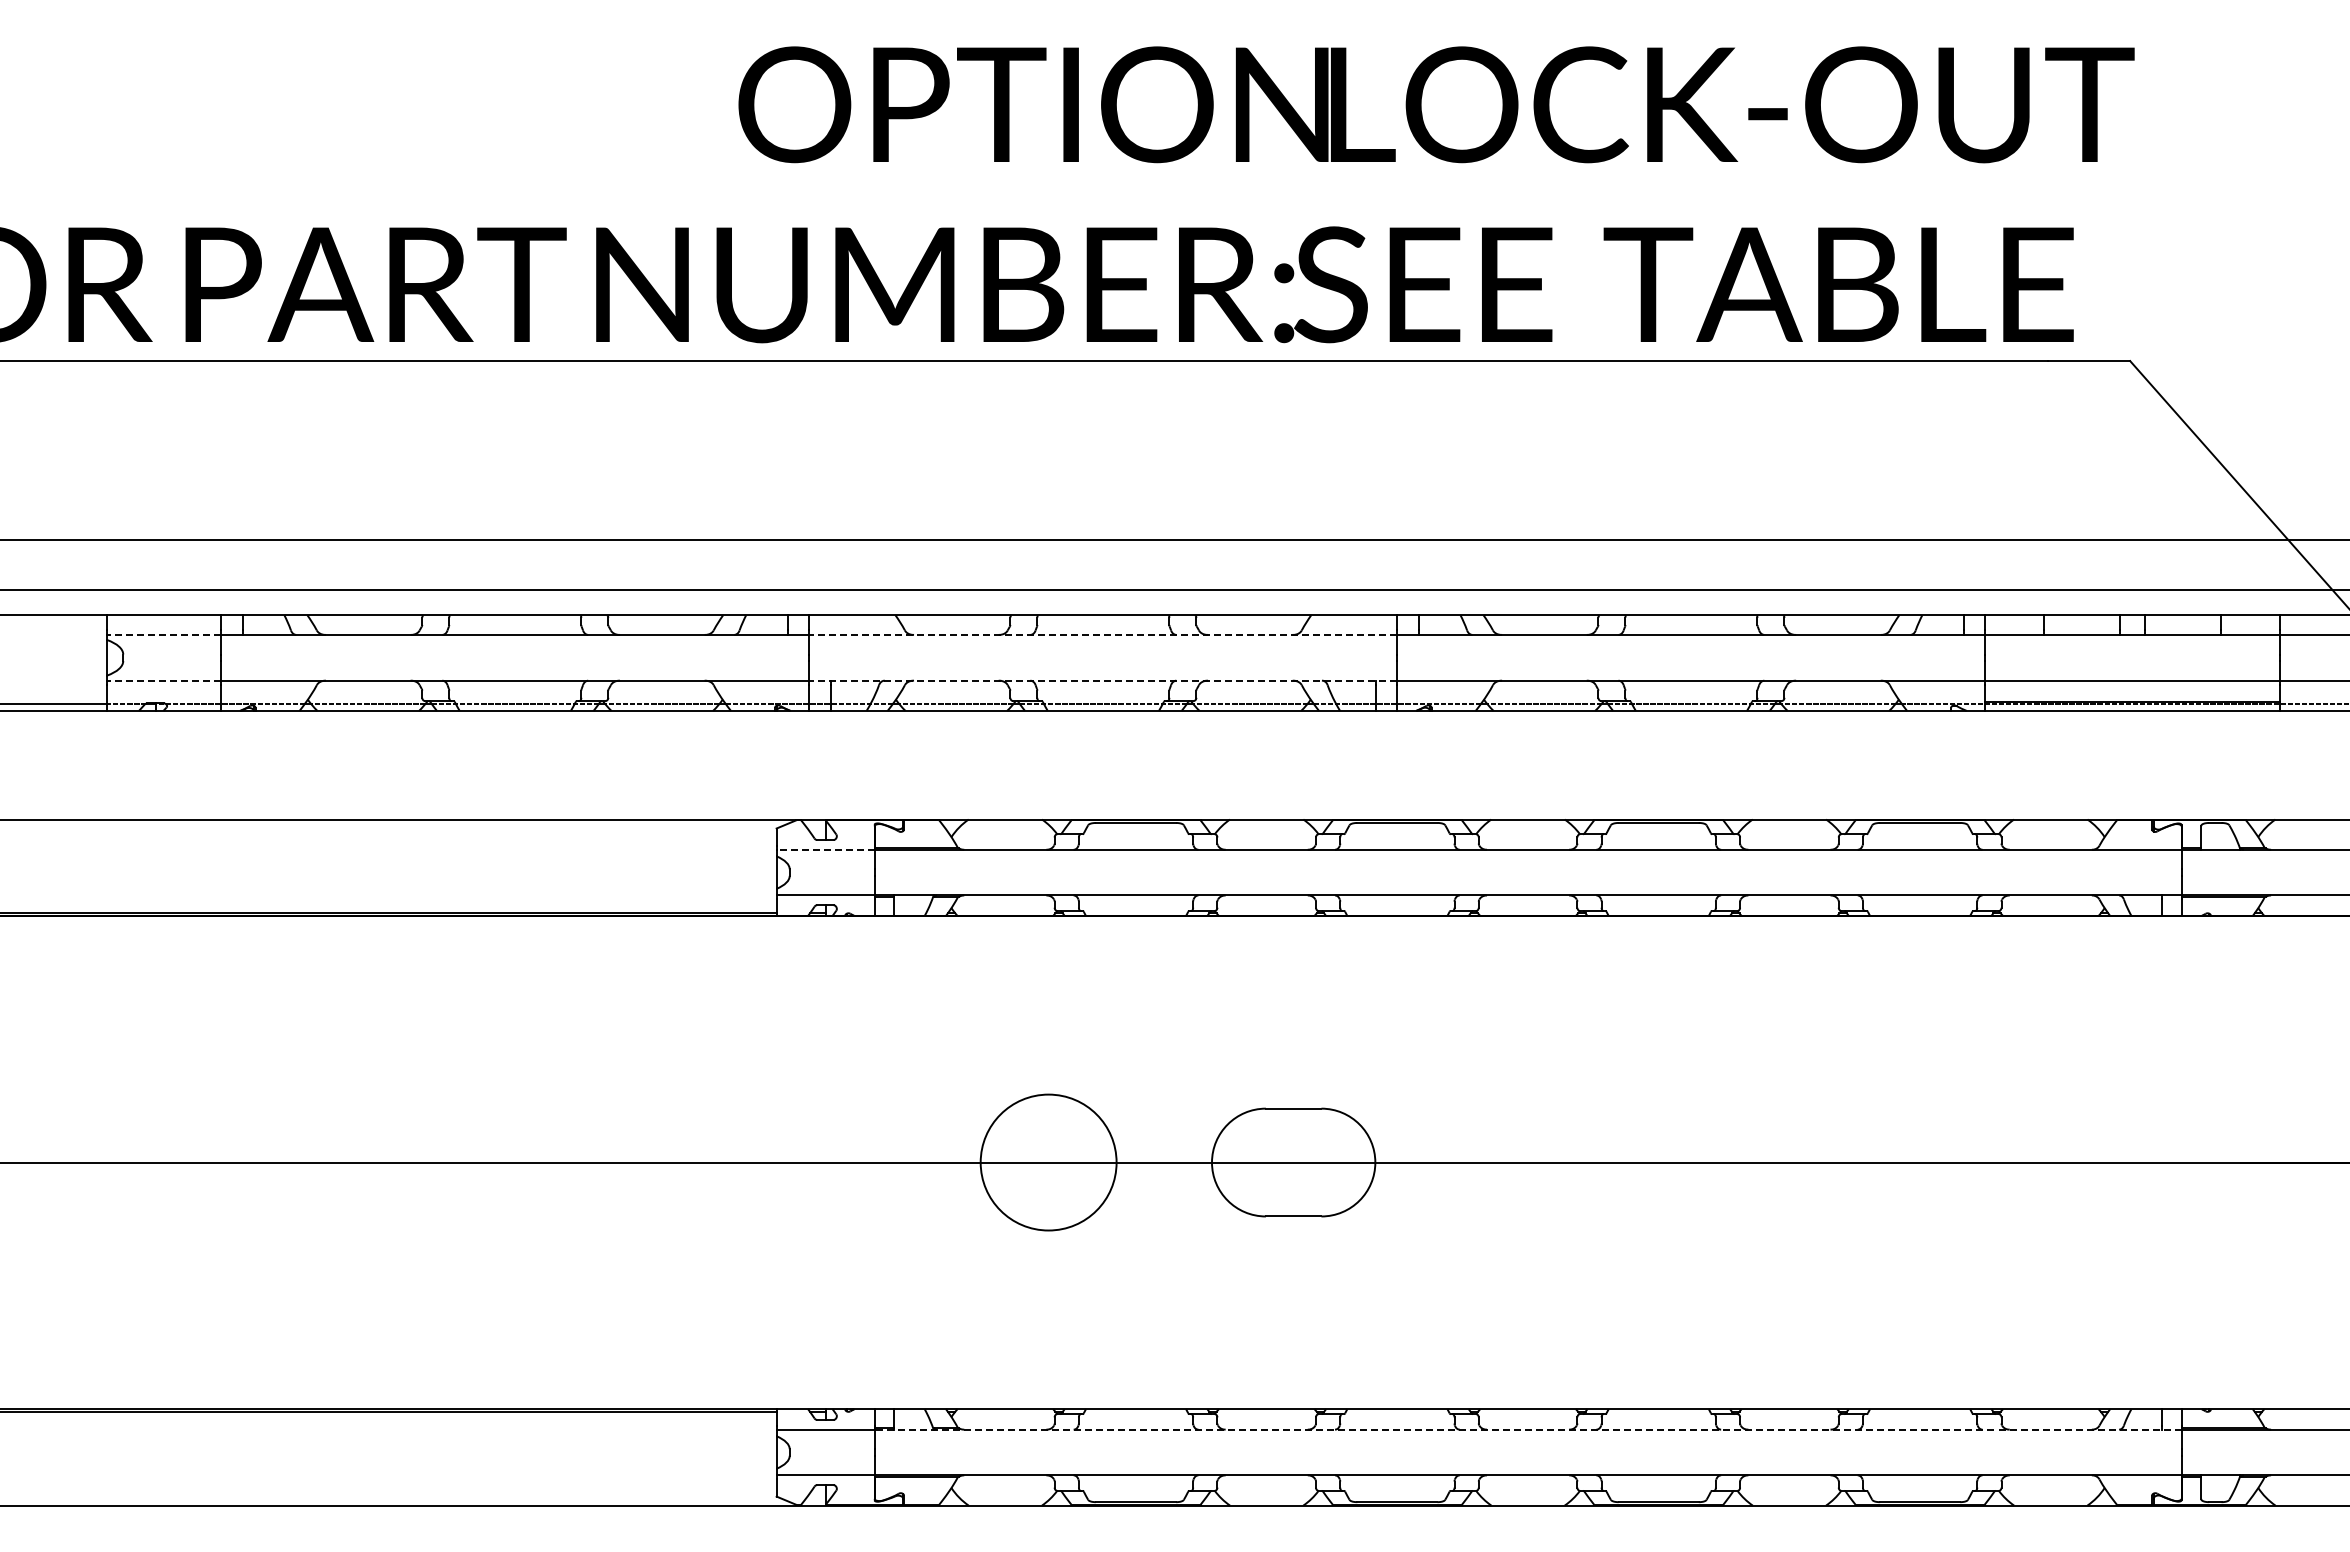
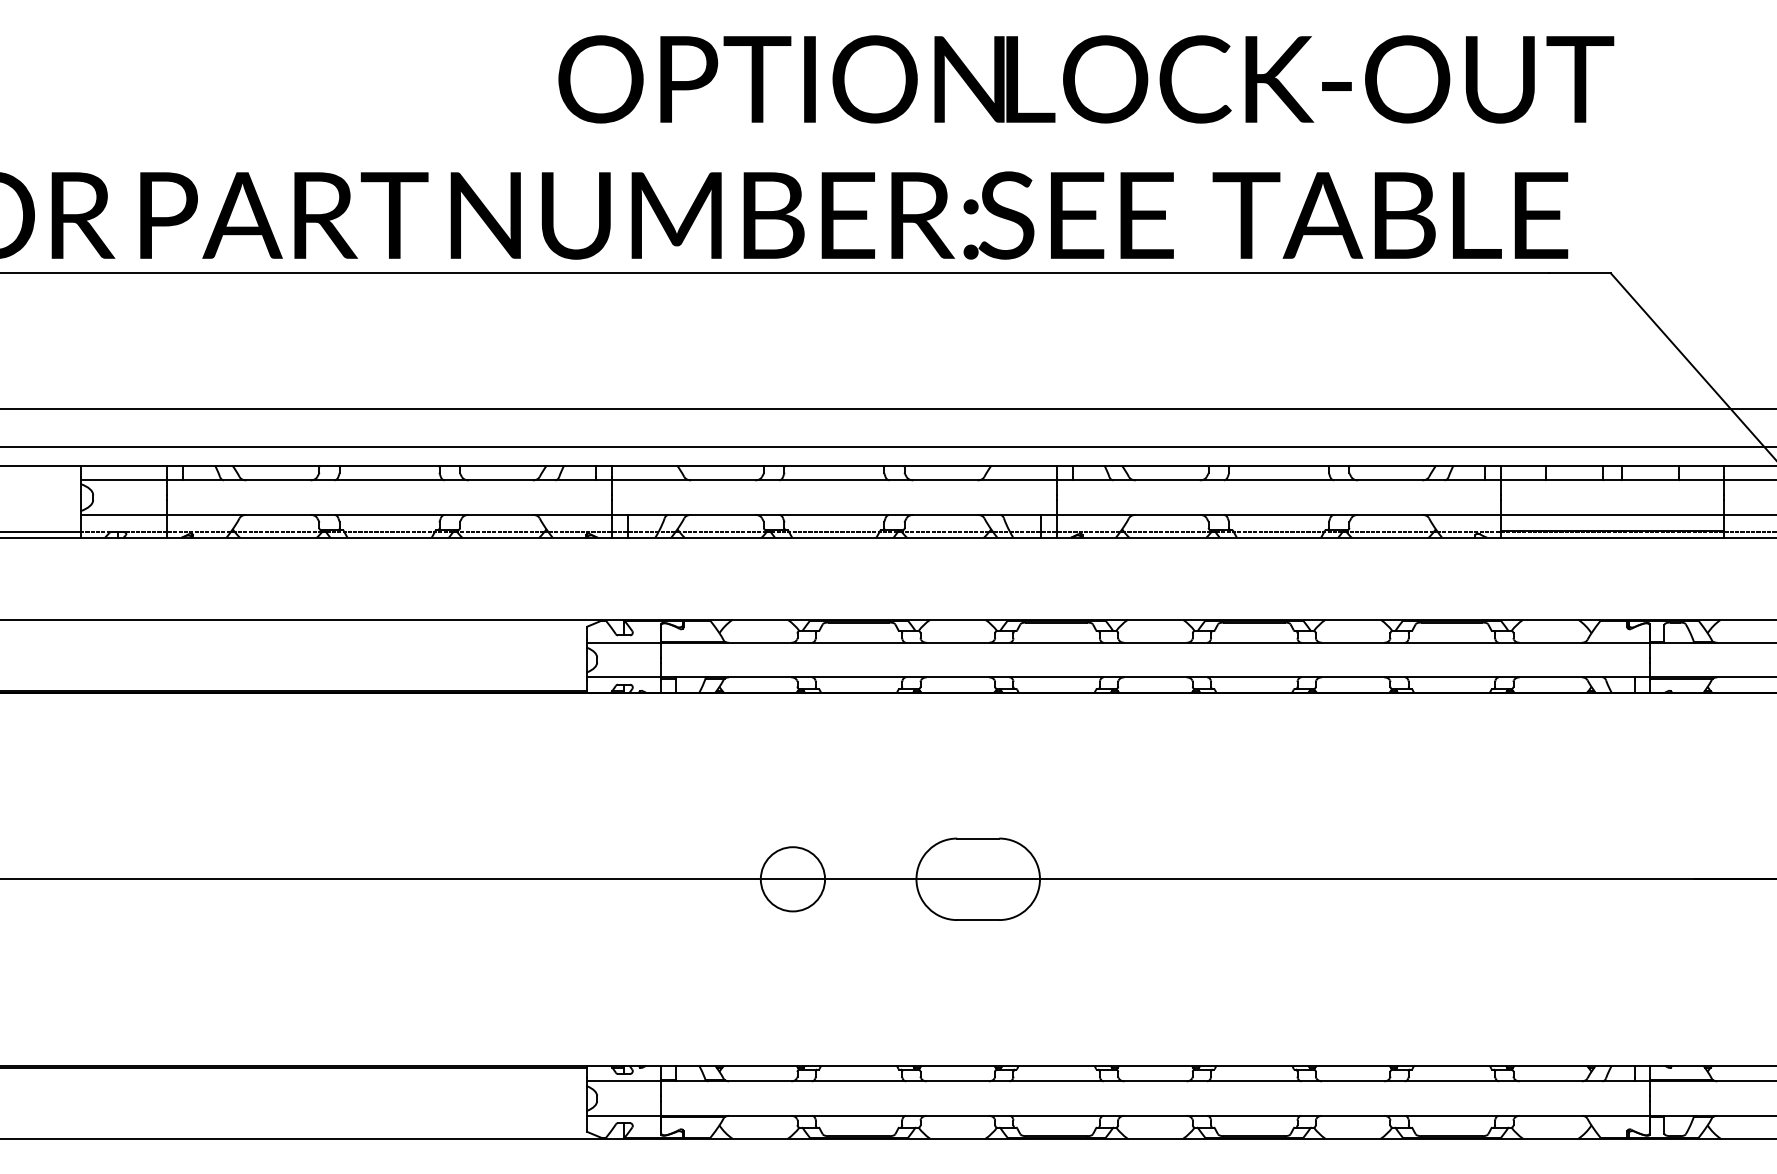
line: (163, 634) -> (123, 479), dashed -> solid
line: (1102, 634) -> (833, 479), dashed -> solid
line: (163, 680) -> (123, 514), dashed -> solid
line: (1102, 680) -> (833, 514), dashed -> solid
line: (825, 849) -> (624, 642), dashed -> solid
circle: (1048, 1162) -> (792, 879), size x0.62
line: (1527, 1429) -> (1155, 1081), dashed -> solid

